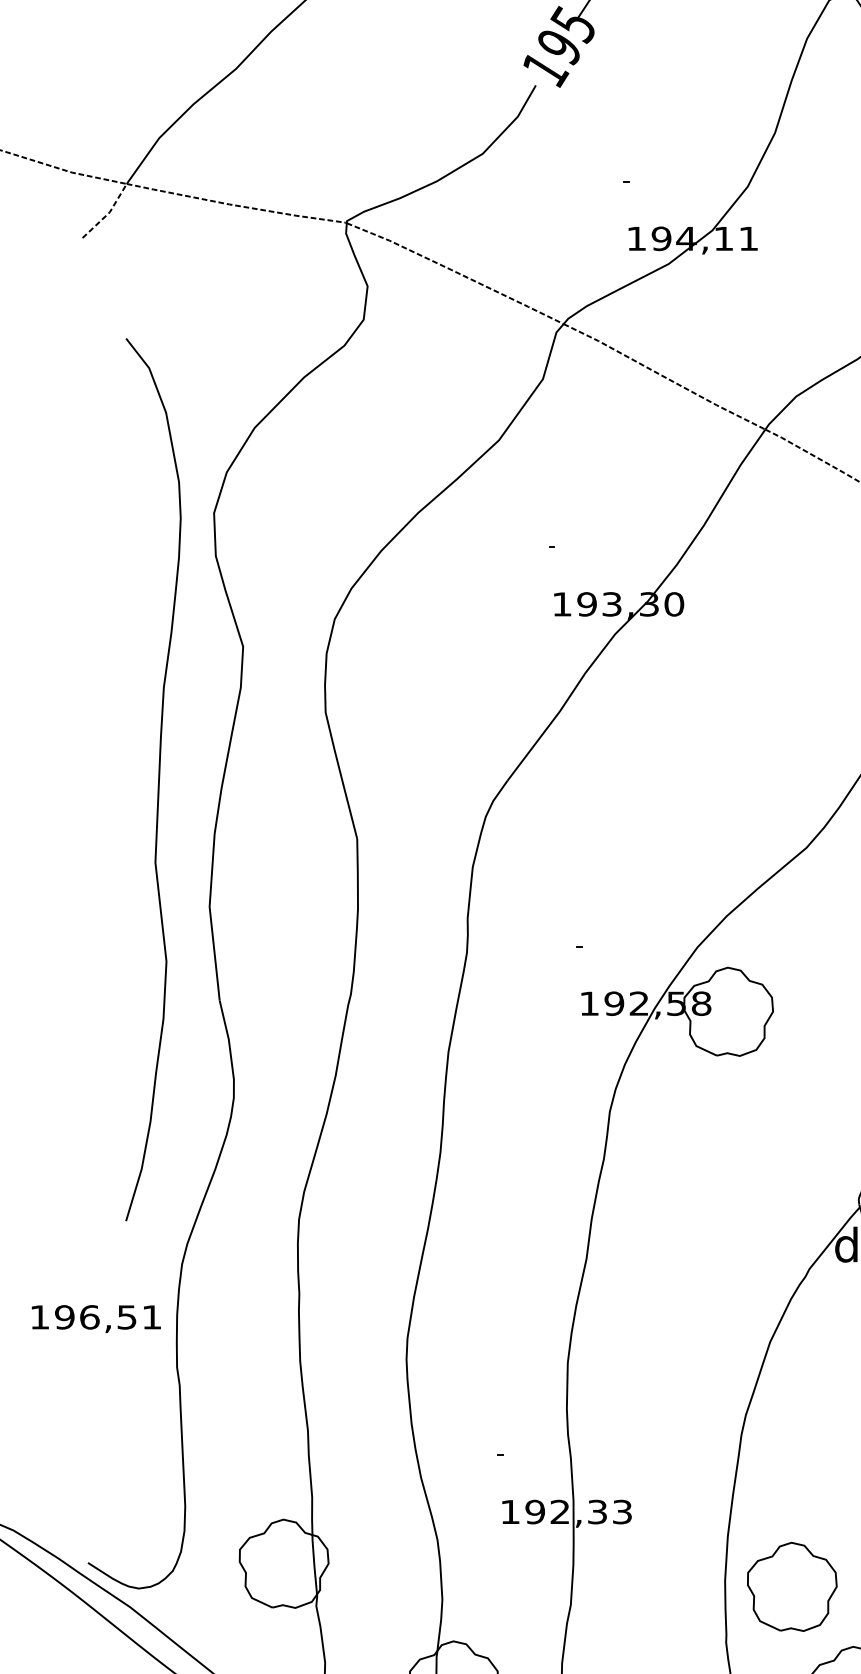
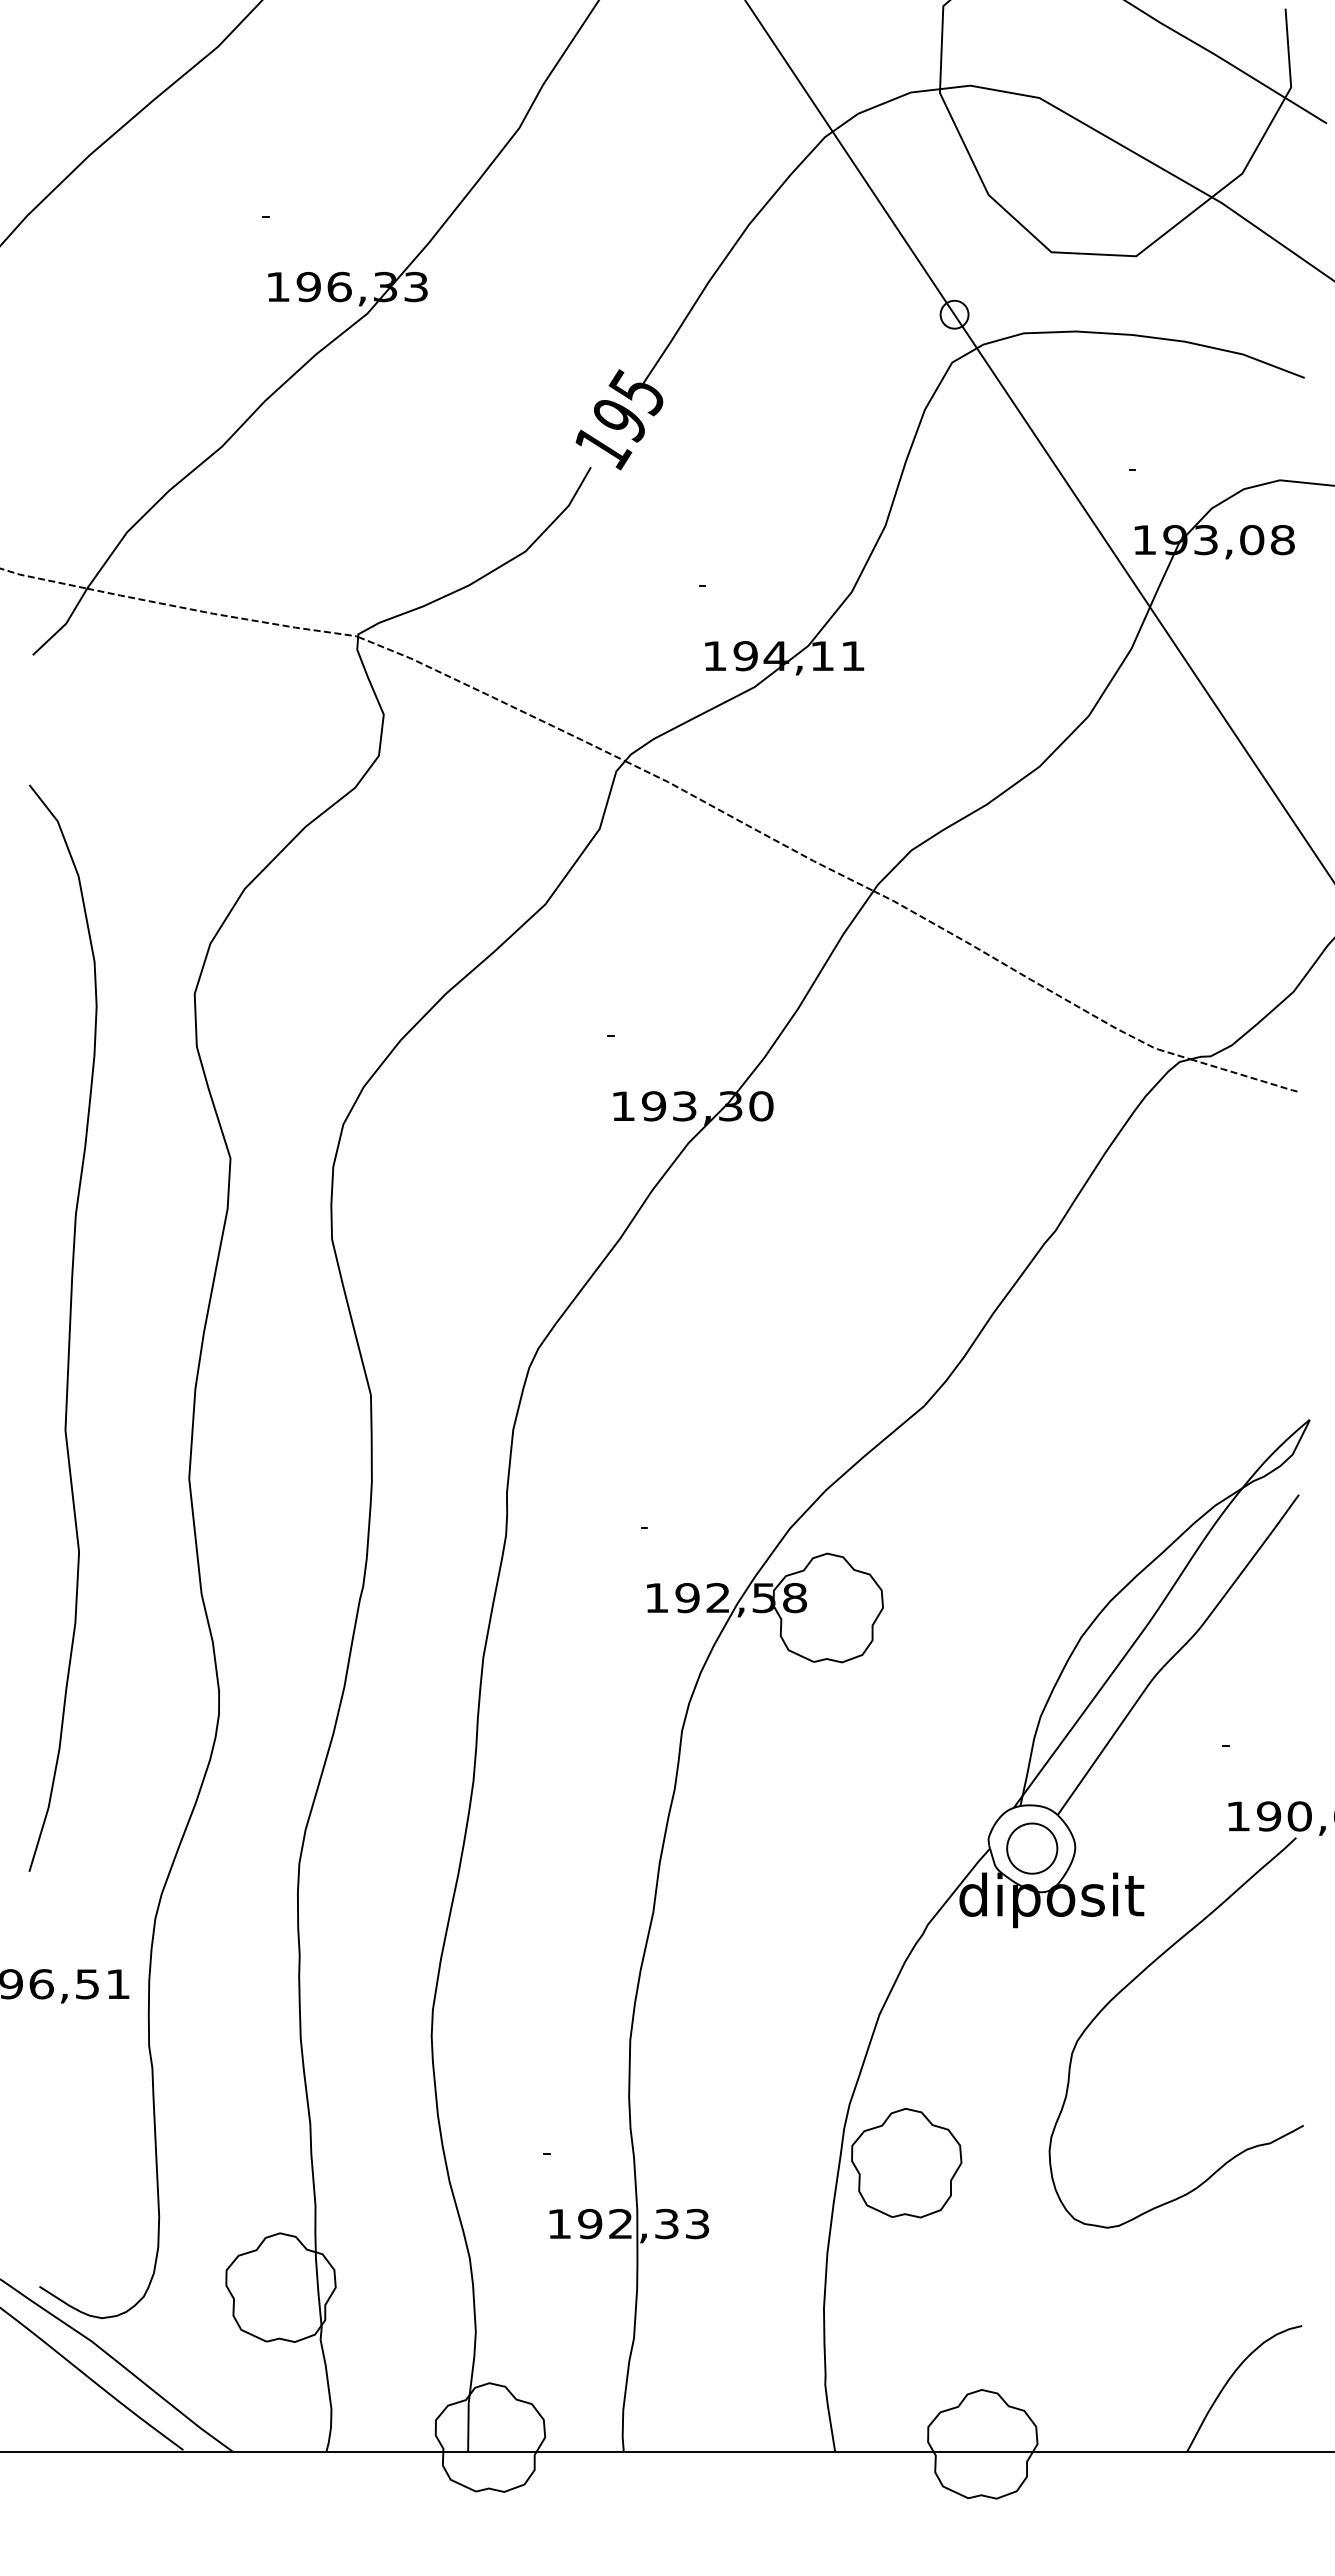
line: (108, 213) -> (64, 624), dashed -> solid
curve: (158, 779) -> (69, 1327), moved
part: (792, 1586) -> (906, 2162), moved

